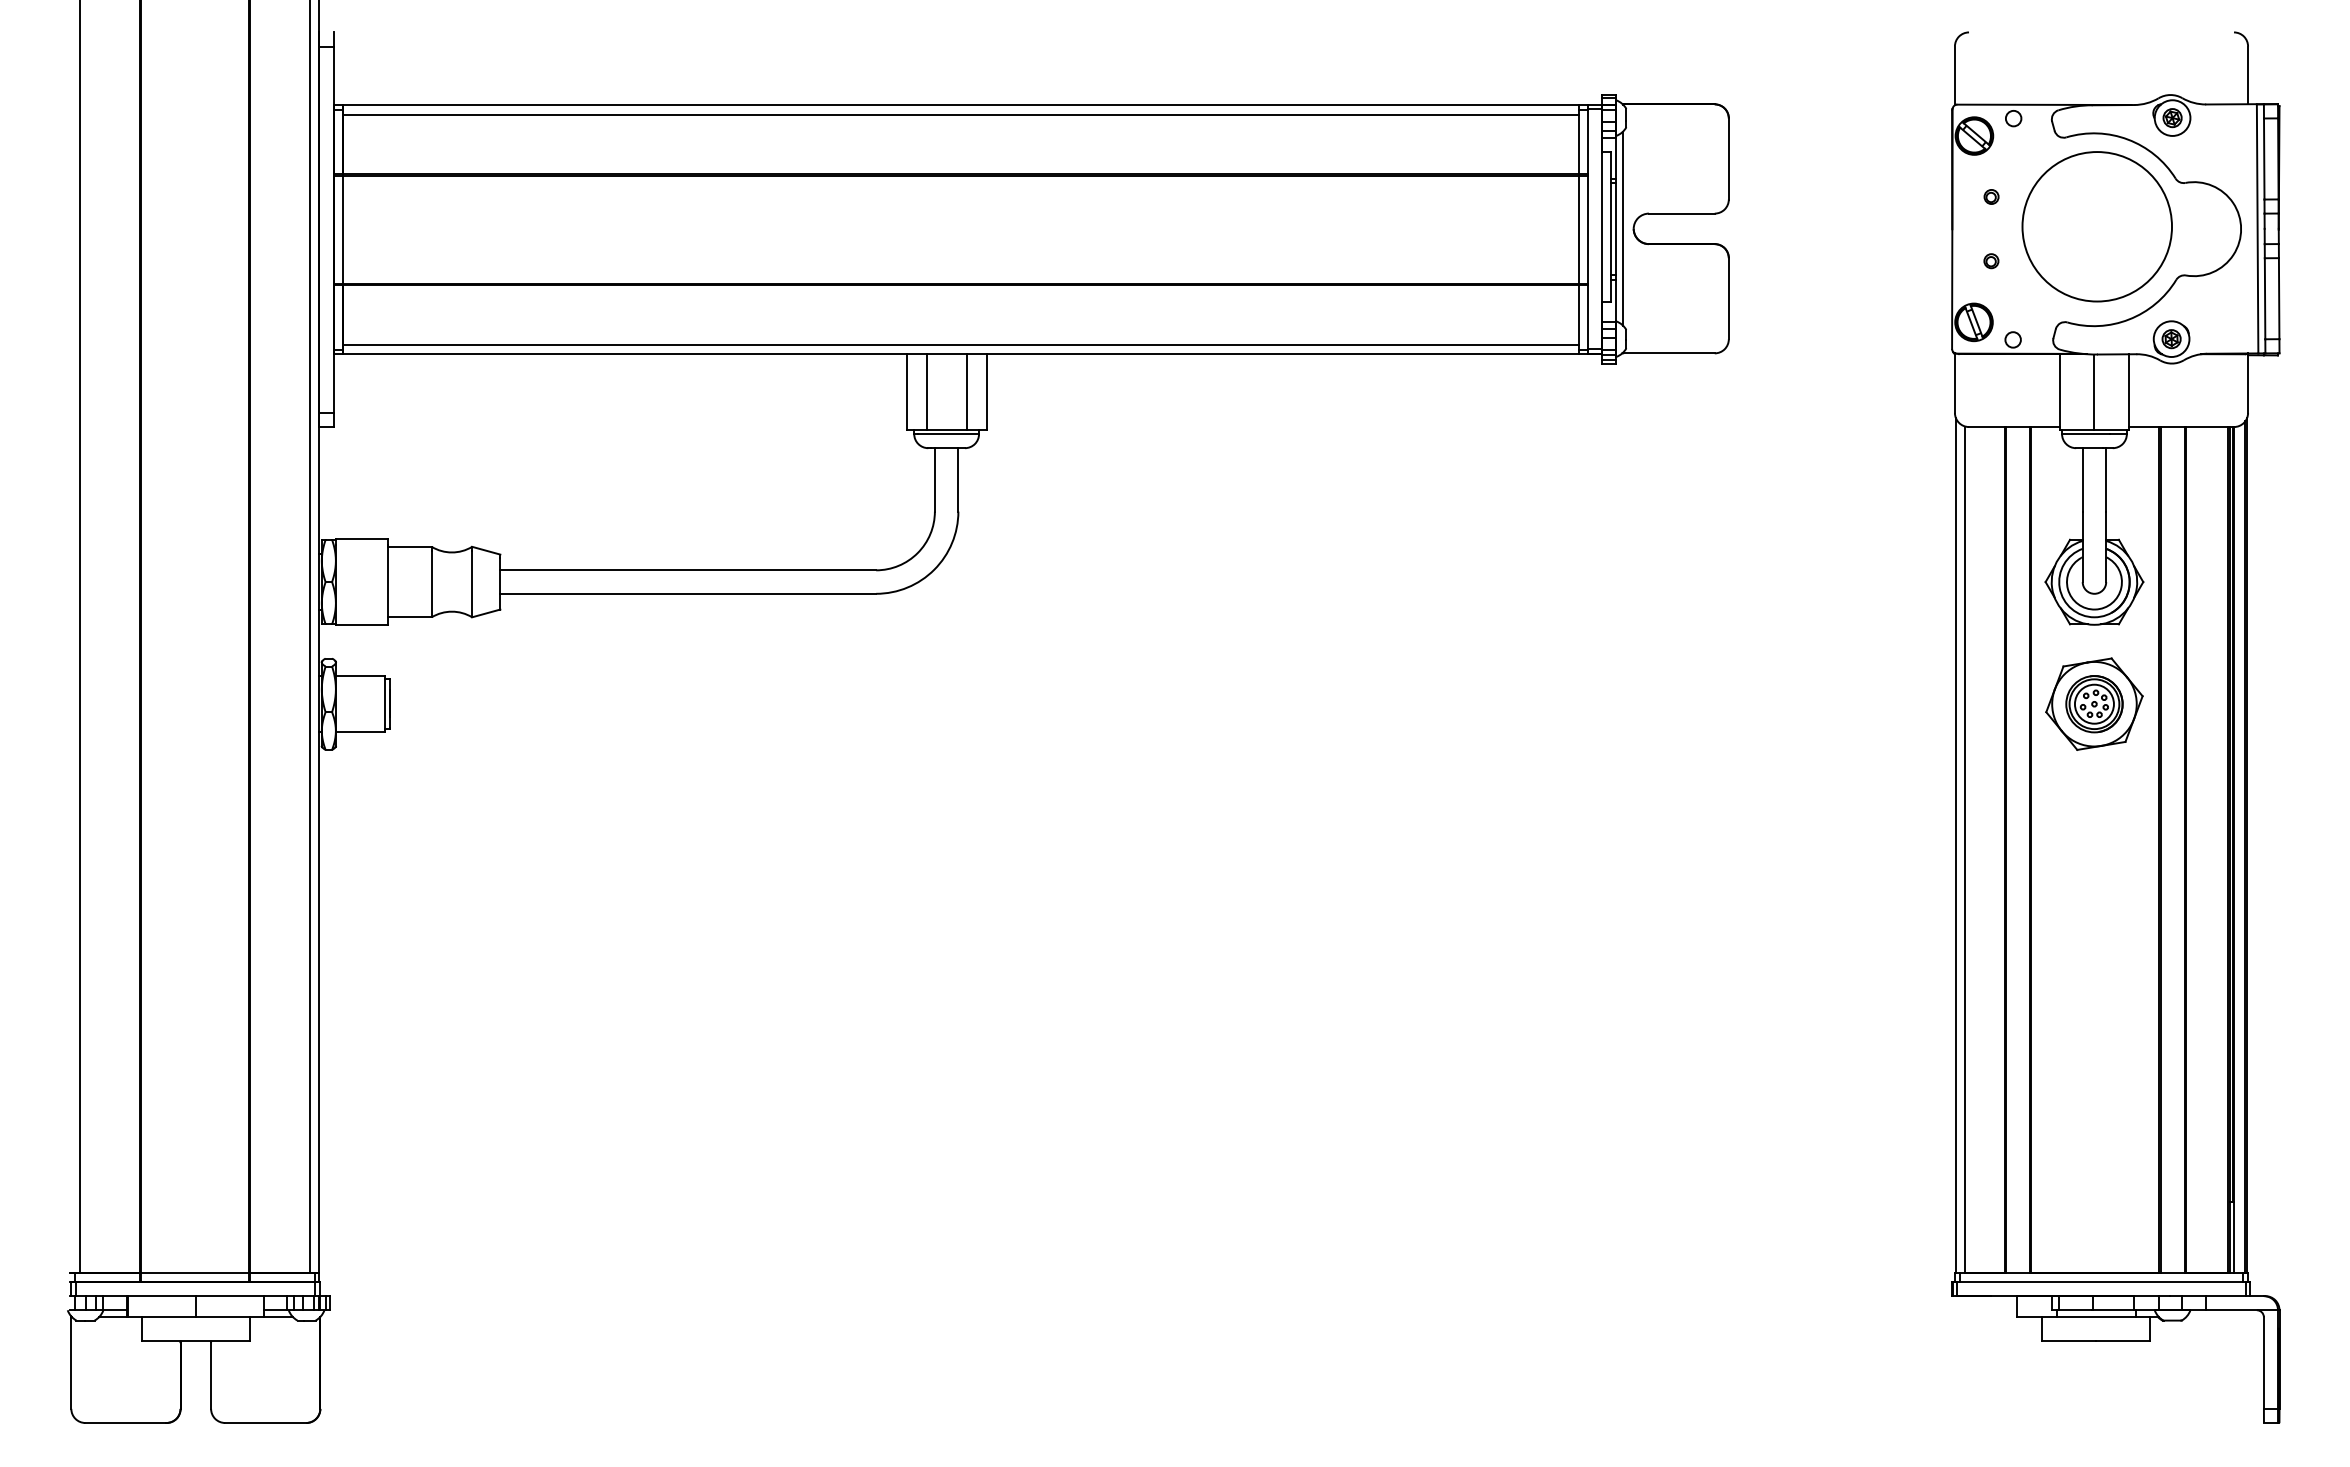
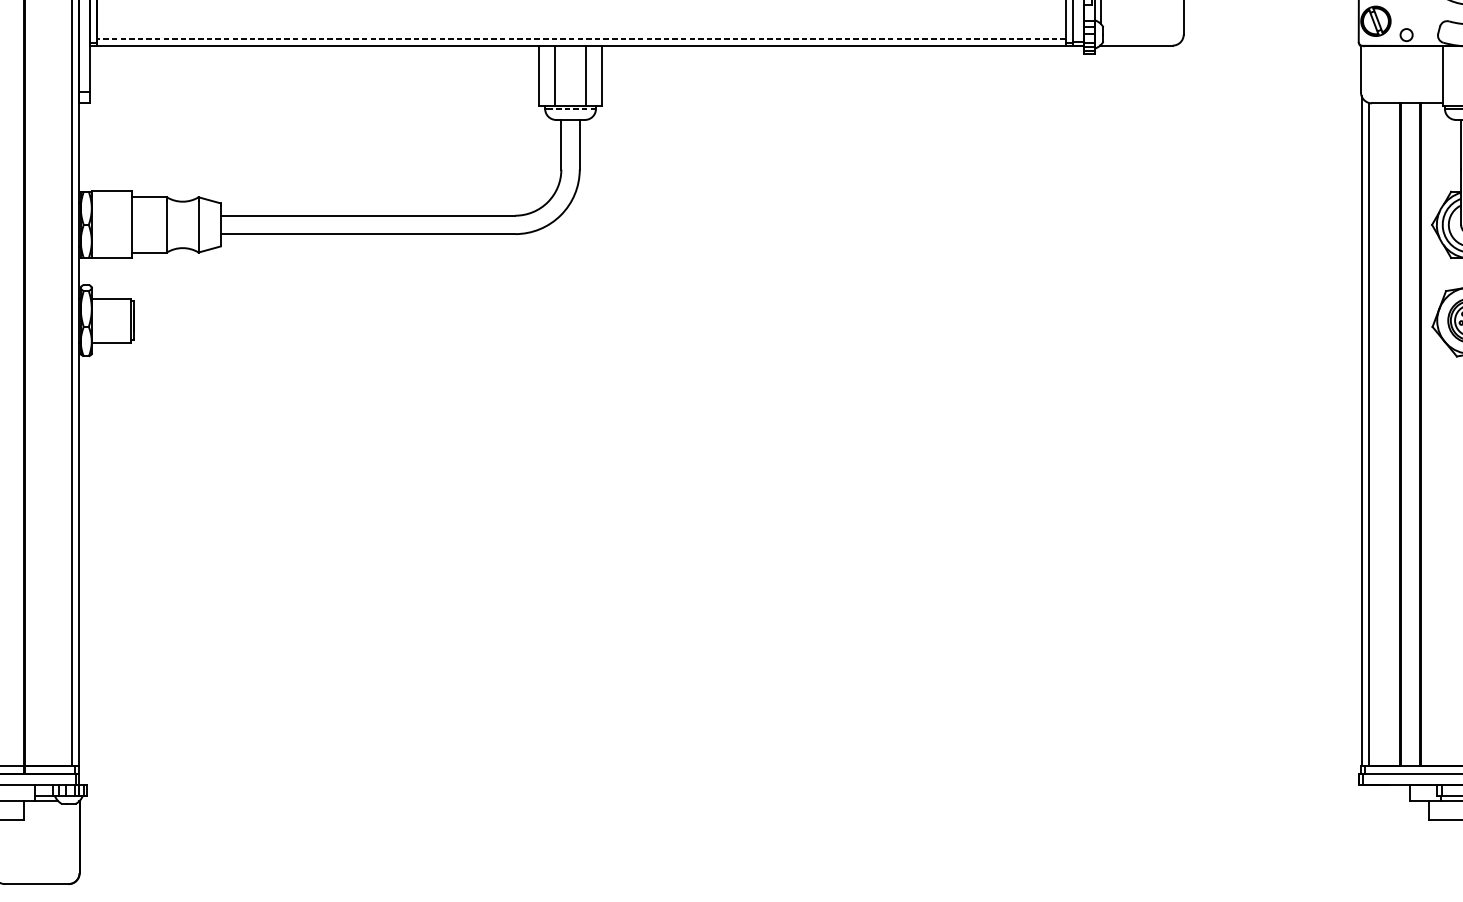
line: (960, 344) -> (581, 38), solid -> dashed
line: (948, 434) -> (572, 109), solid -> dashed

